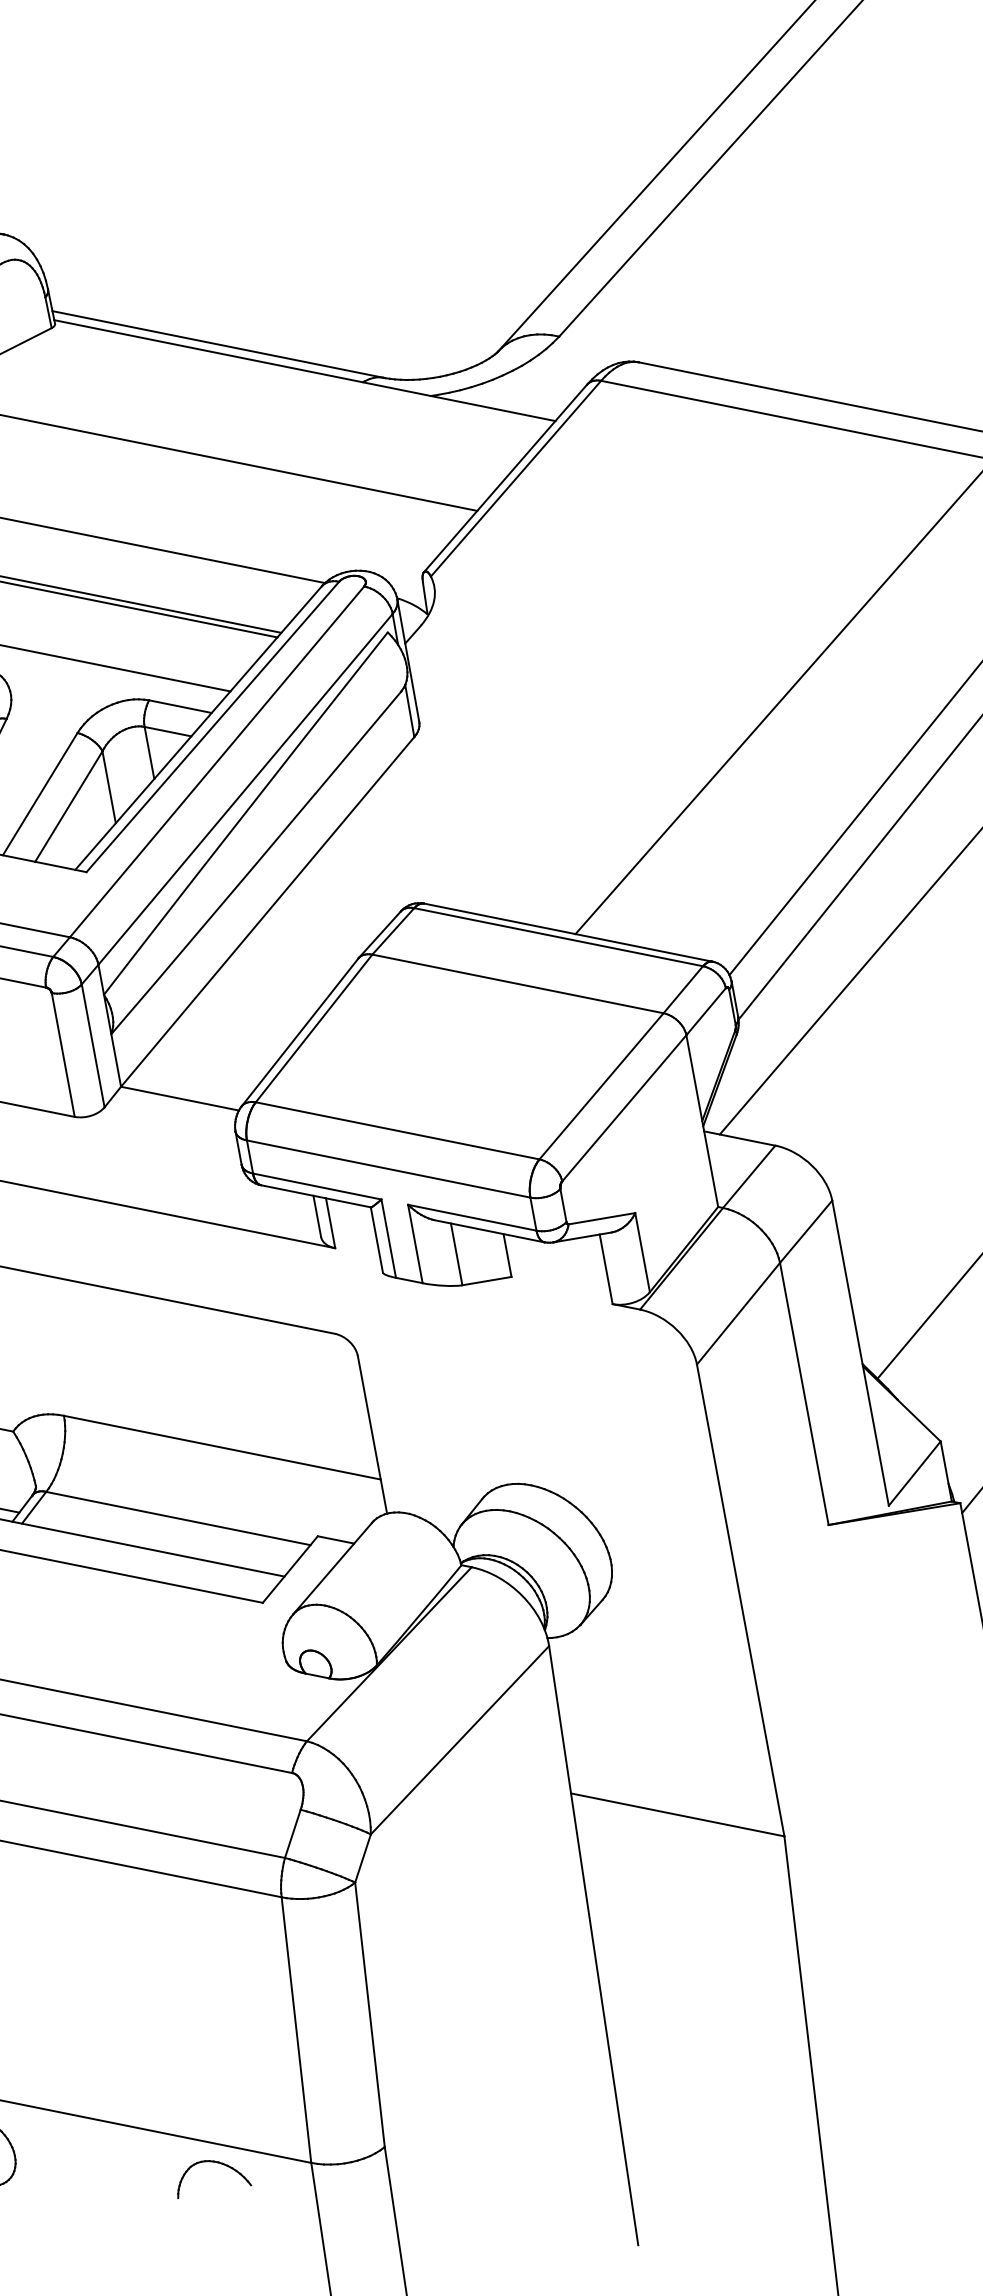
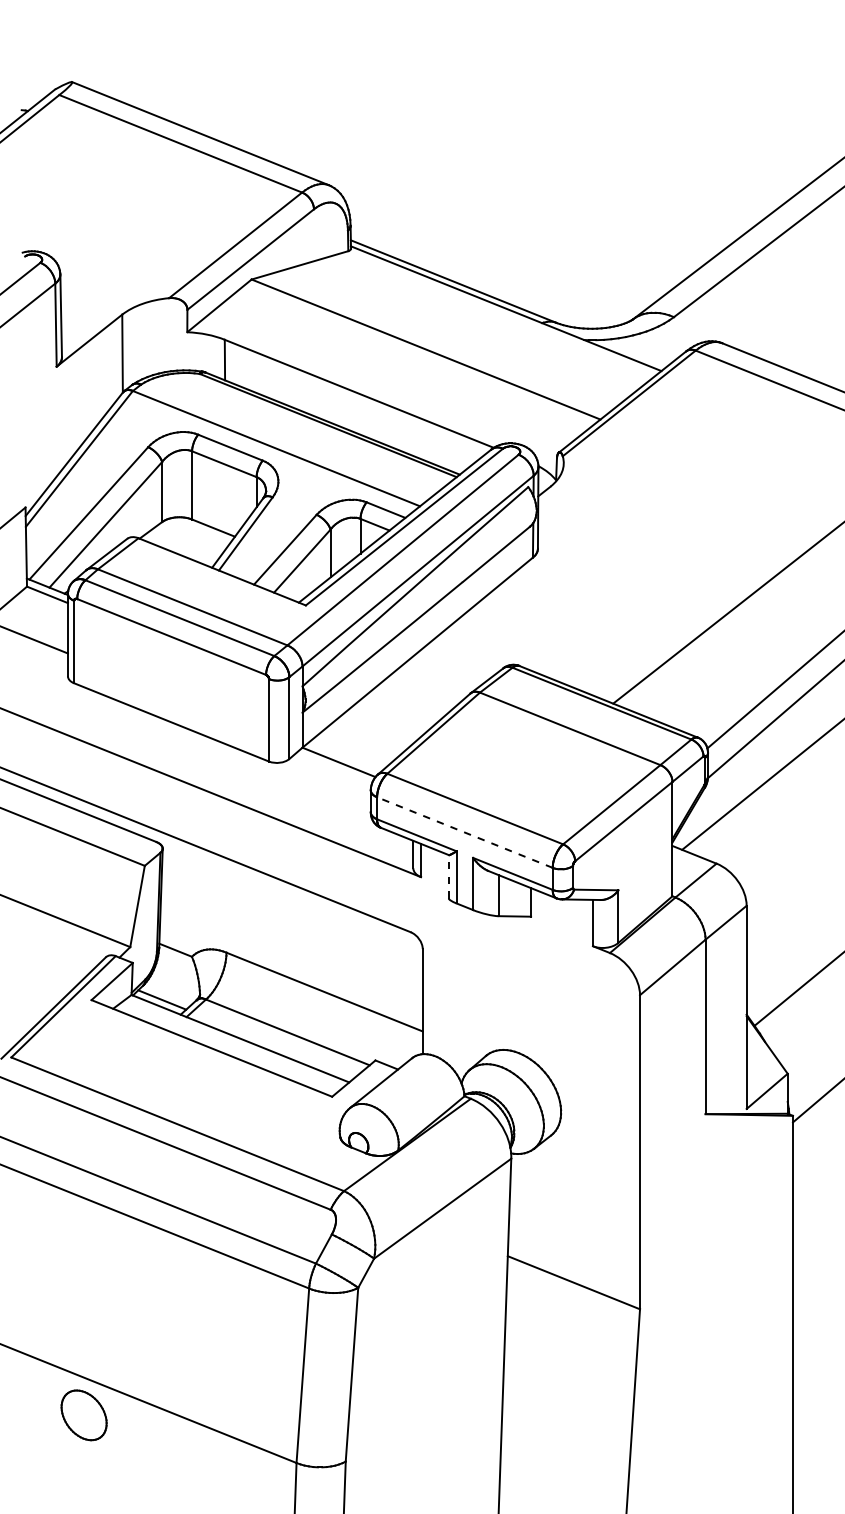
line: (388, 1169) -> (464, 832), solid -> dashed
line: (376, 1239) -> (448, 876), solid -> dashed
part: (211, 2163) -> (232, 1451), removed

